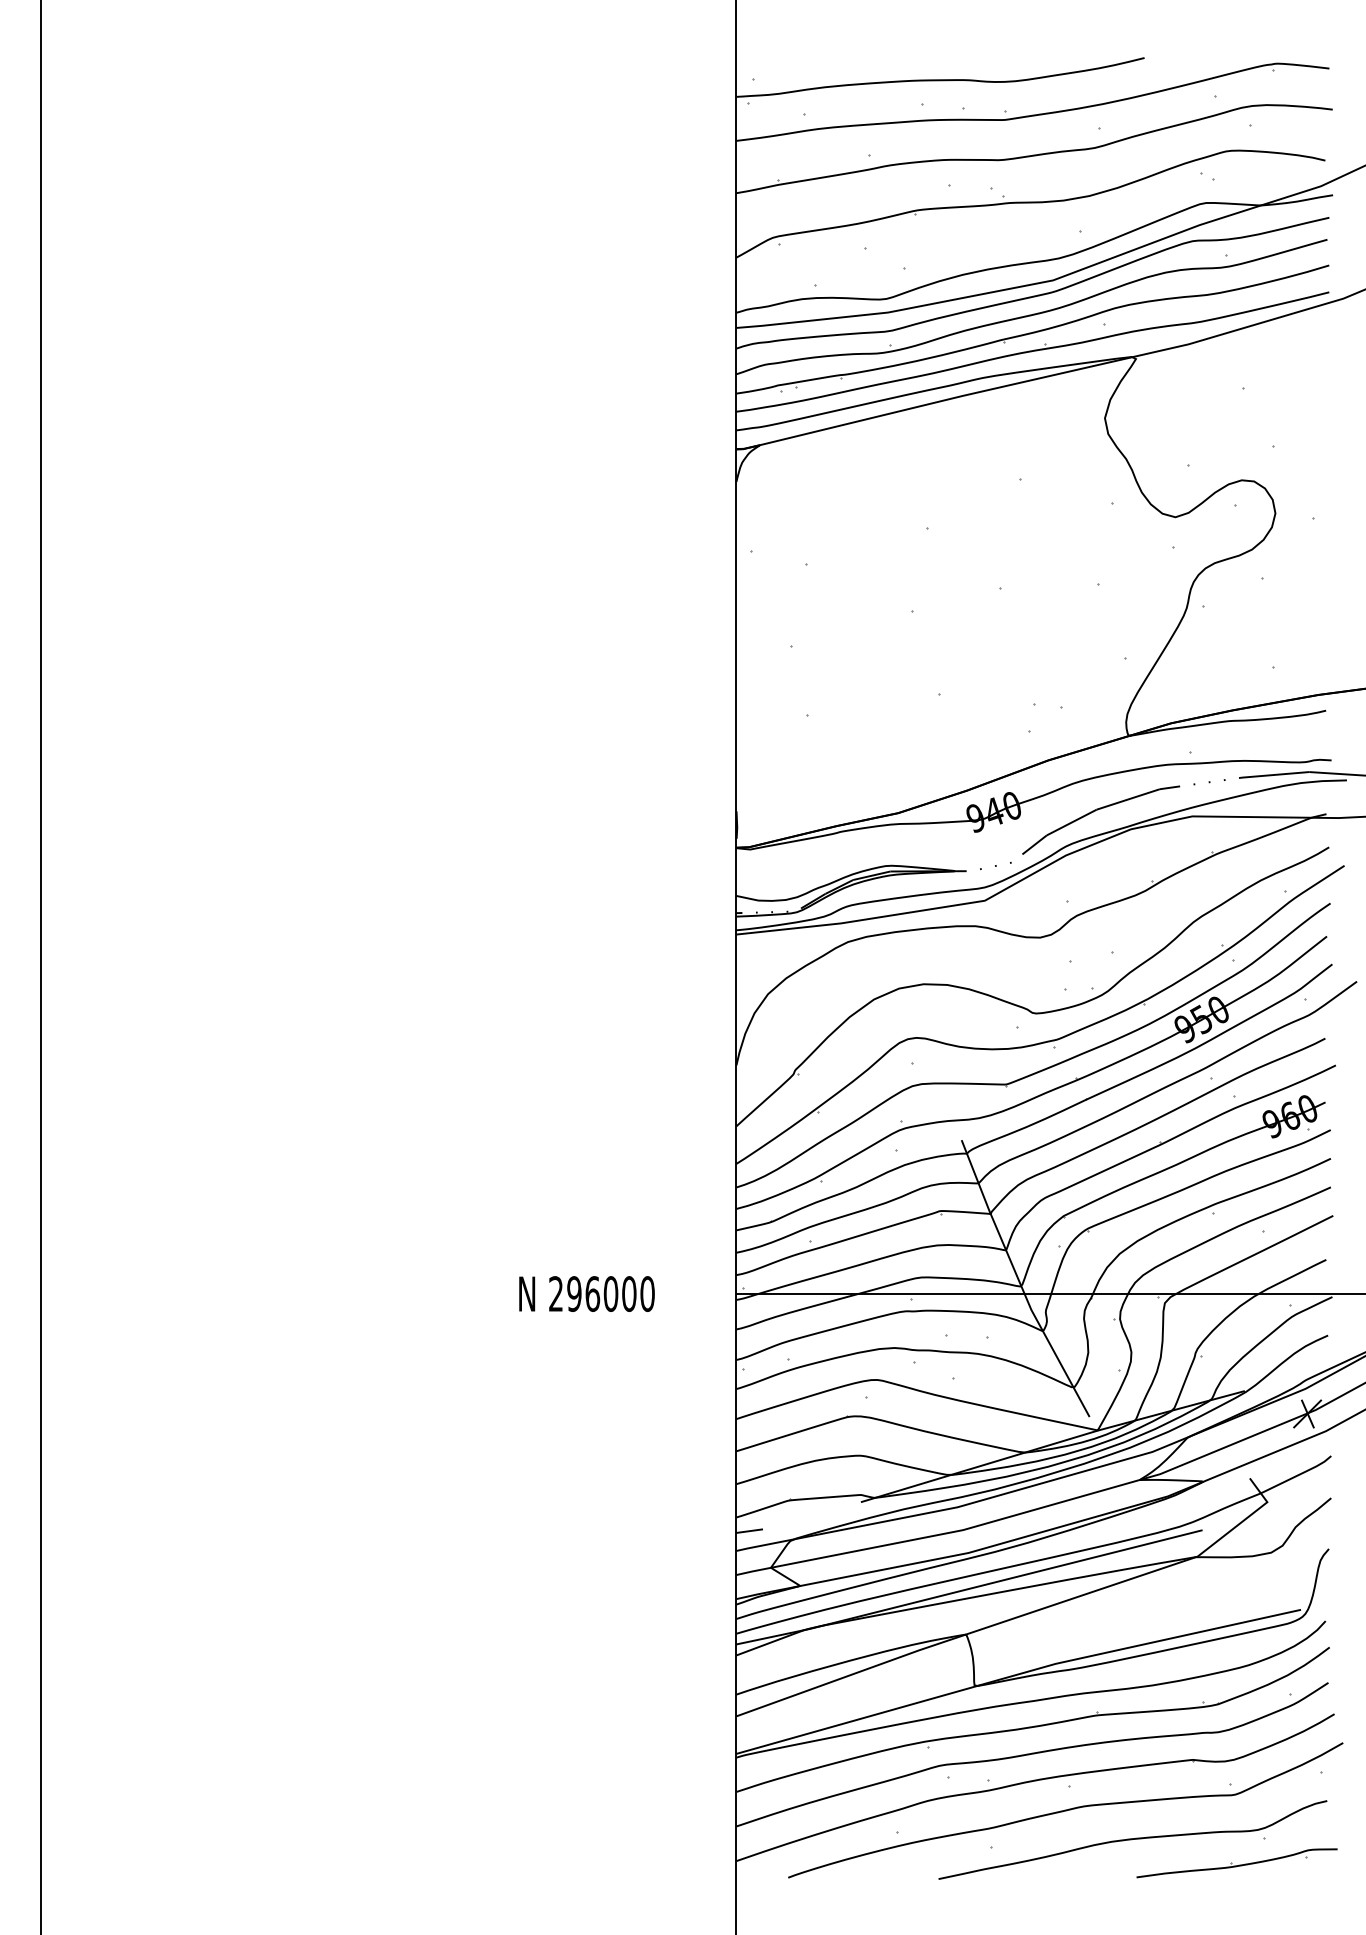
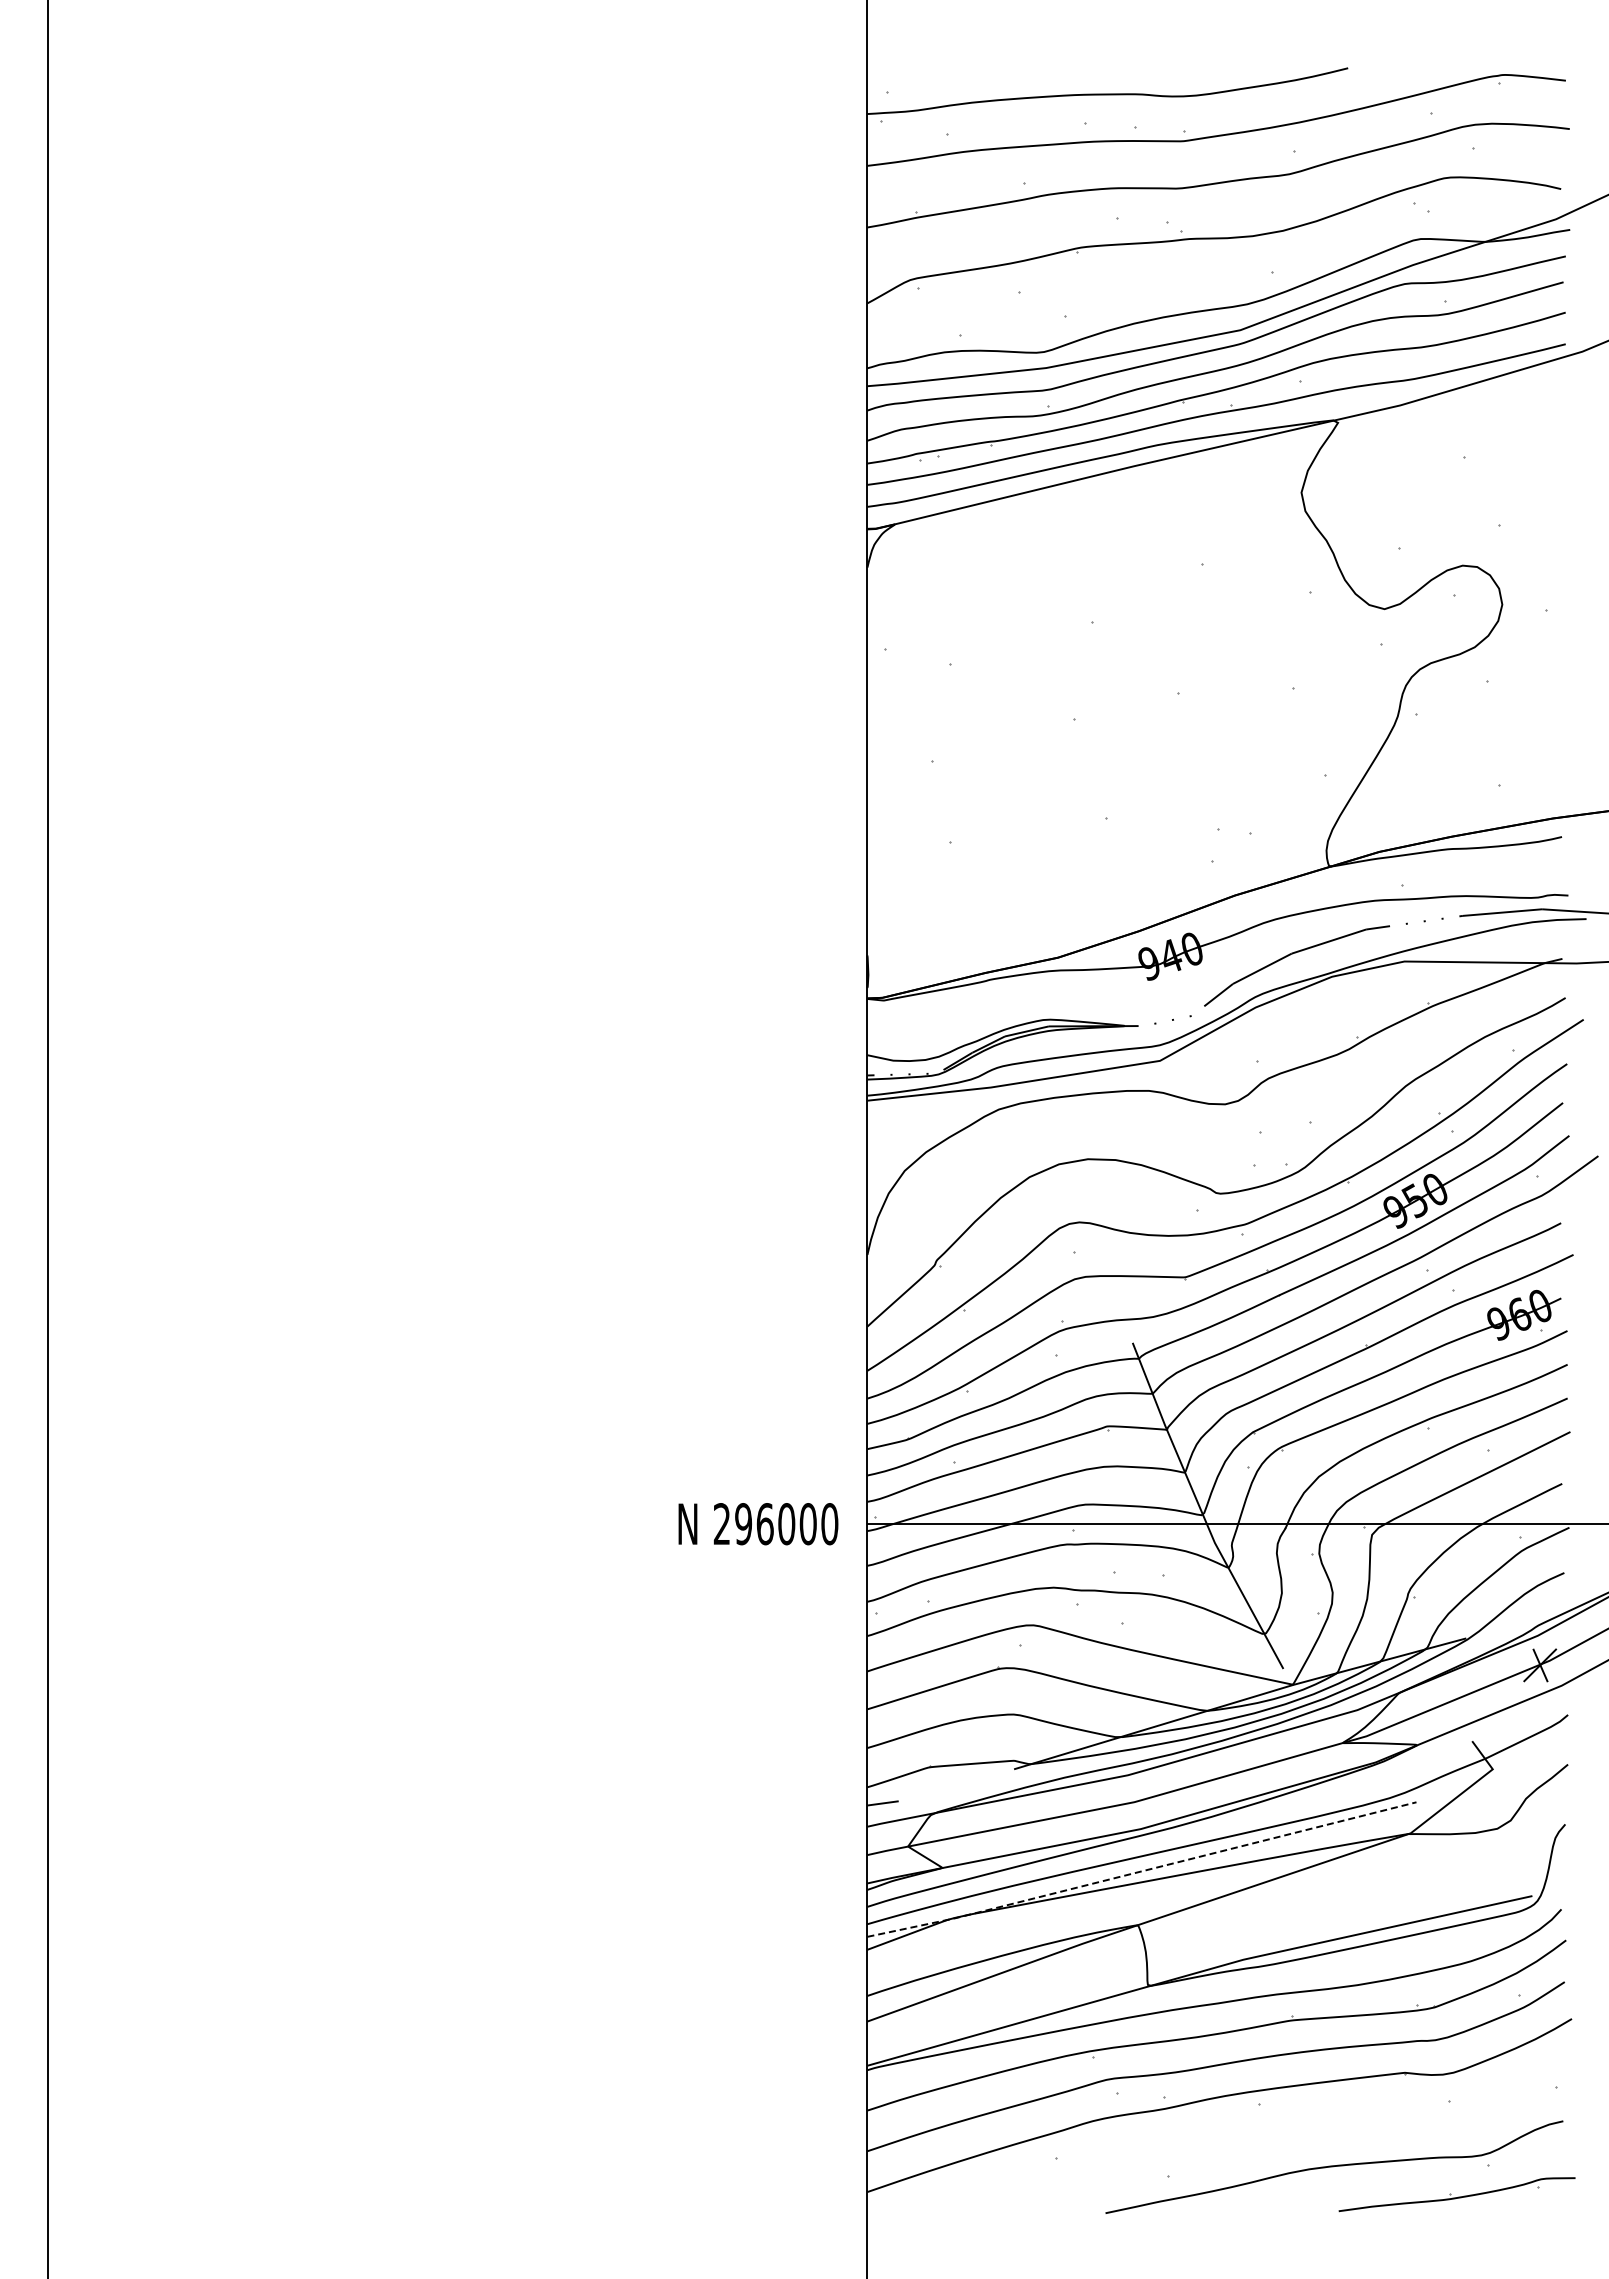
text: (587, 1294) -> (758, 1524), moved
line: (969, 1588) -> (1142, 1871), solid -> dashed
curve: (1065, 1810) -> (1255, 2132), removed

